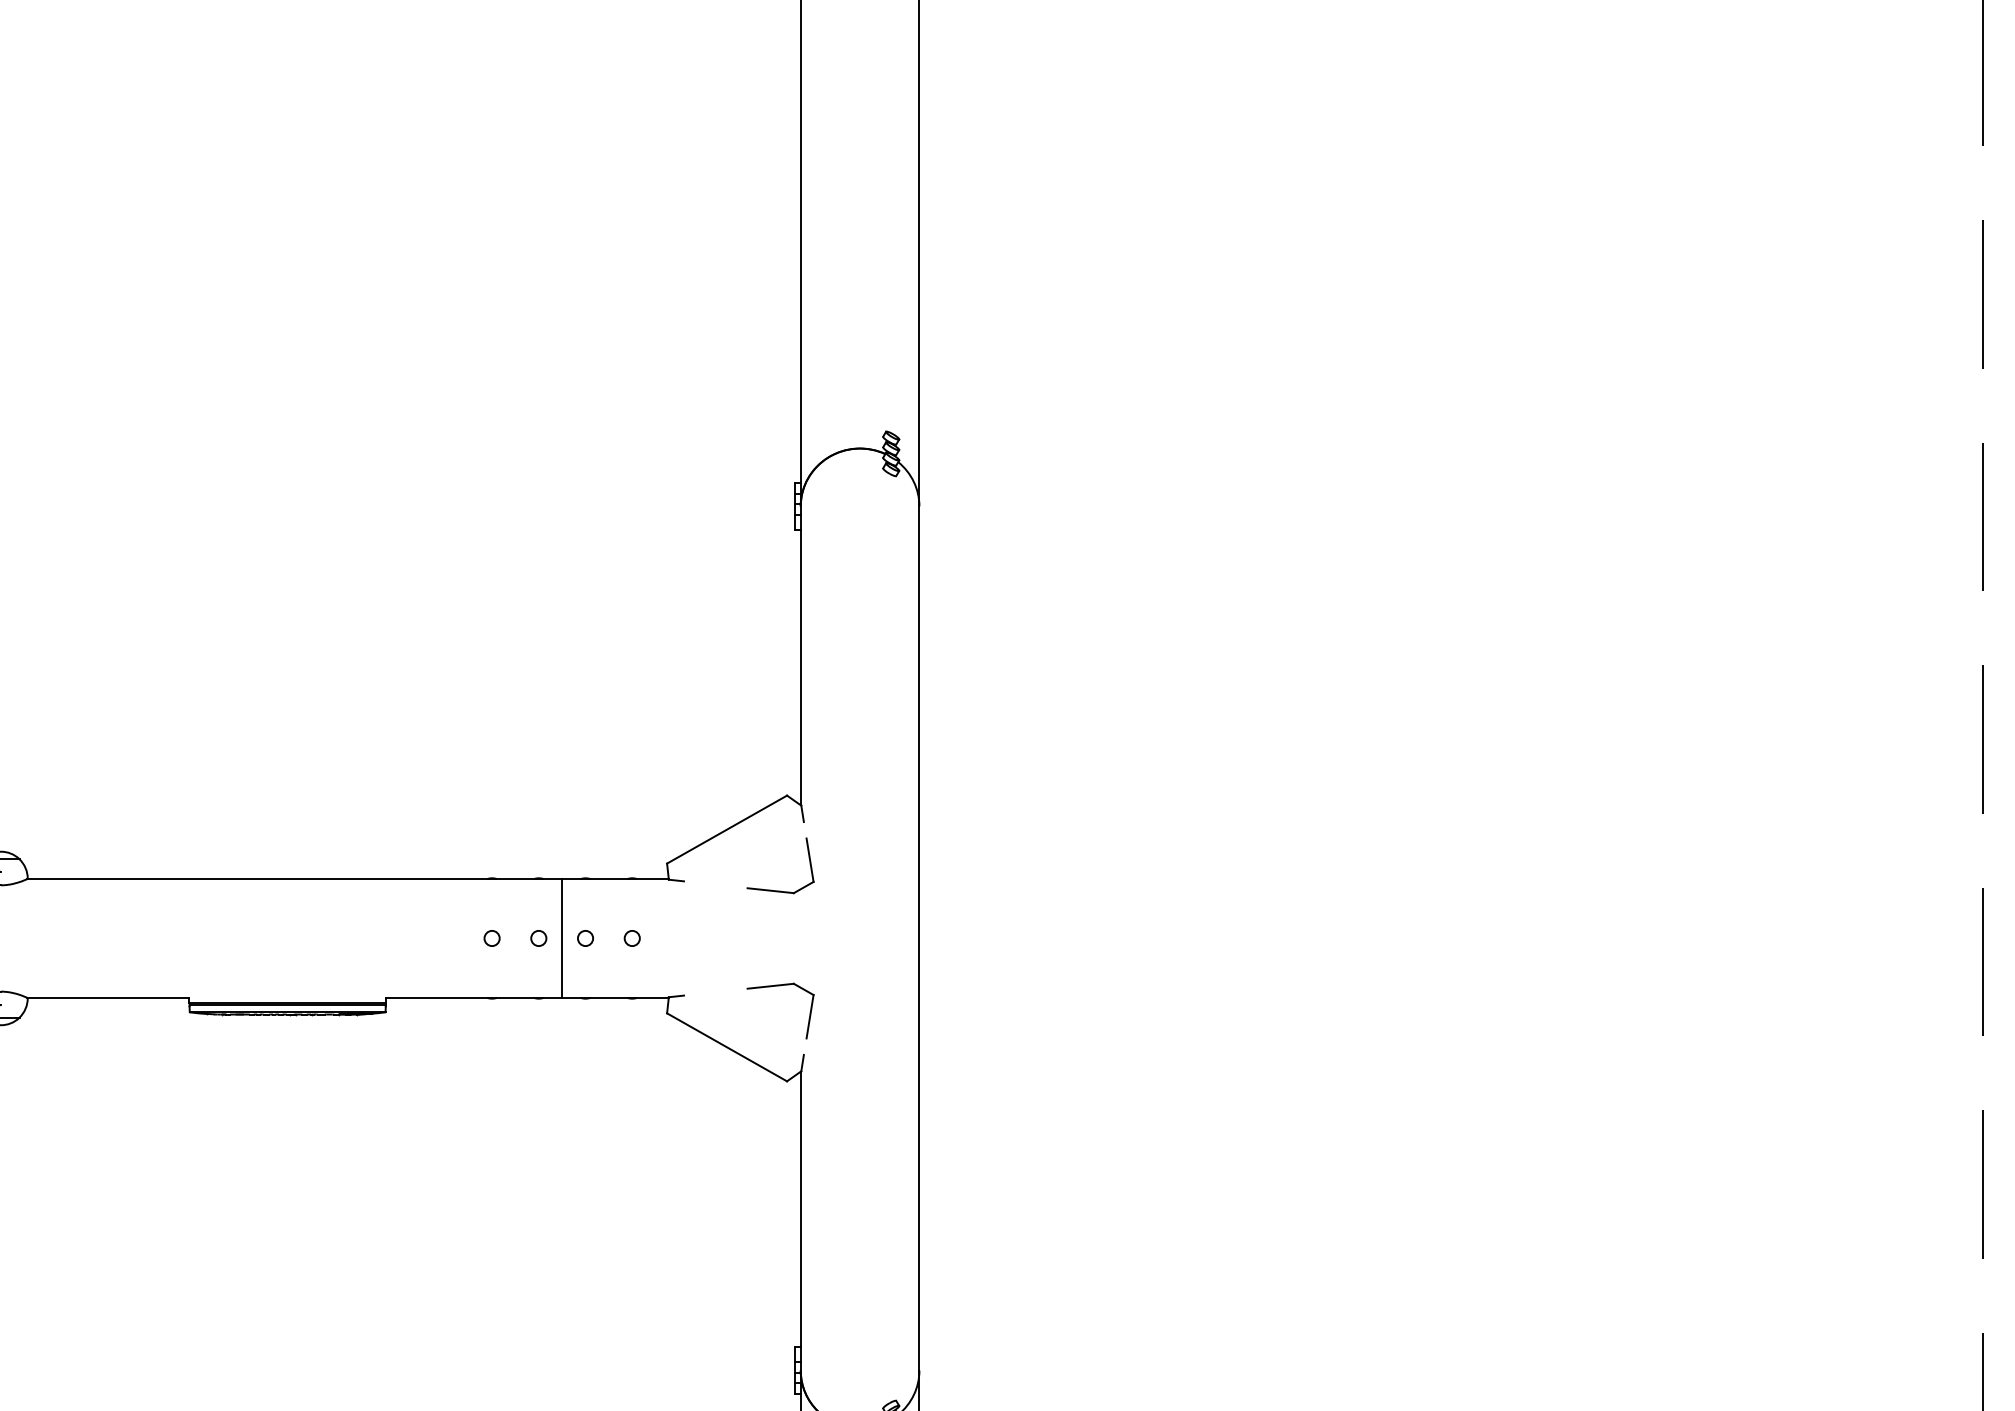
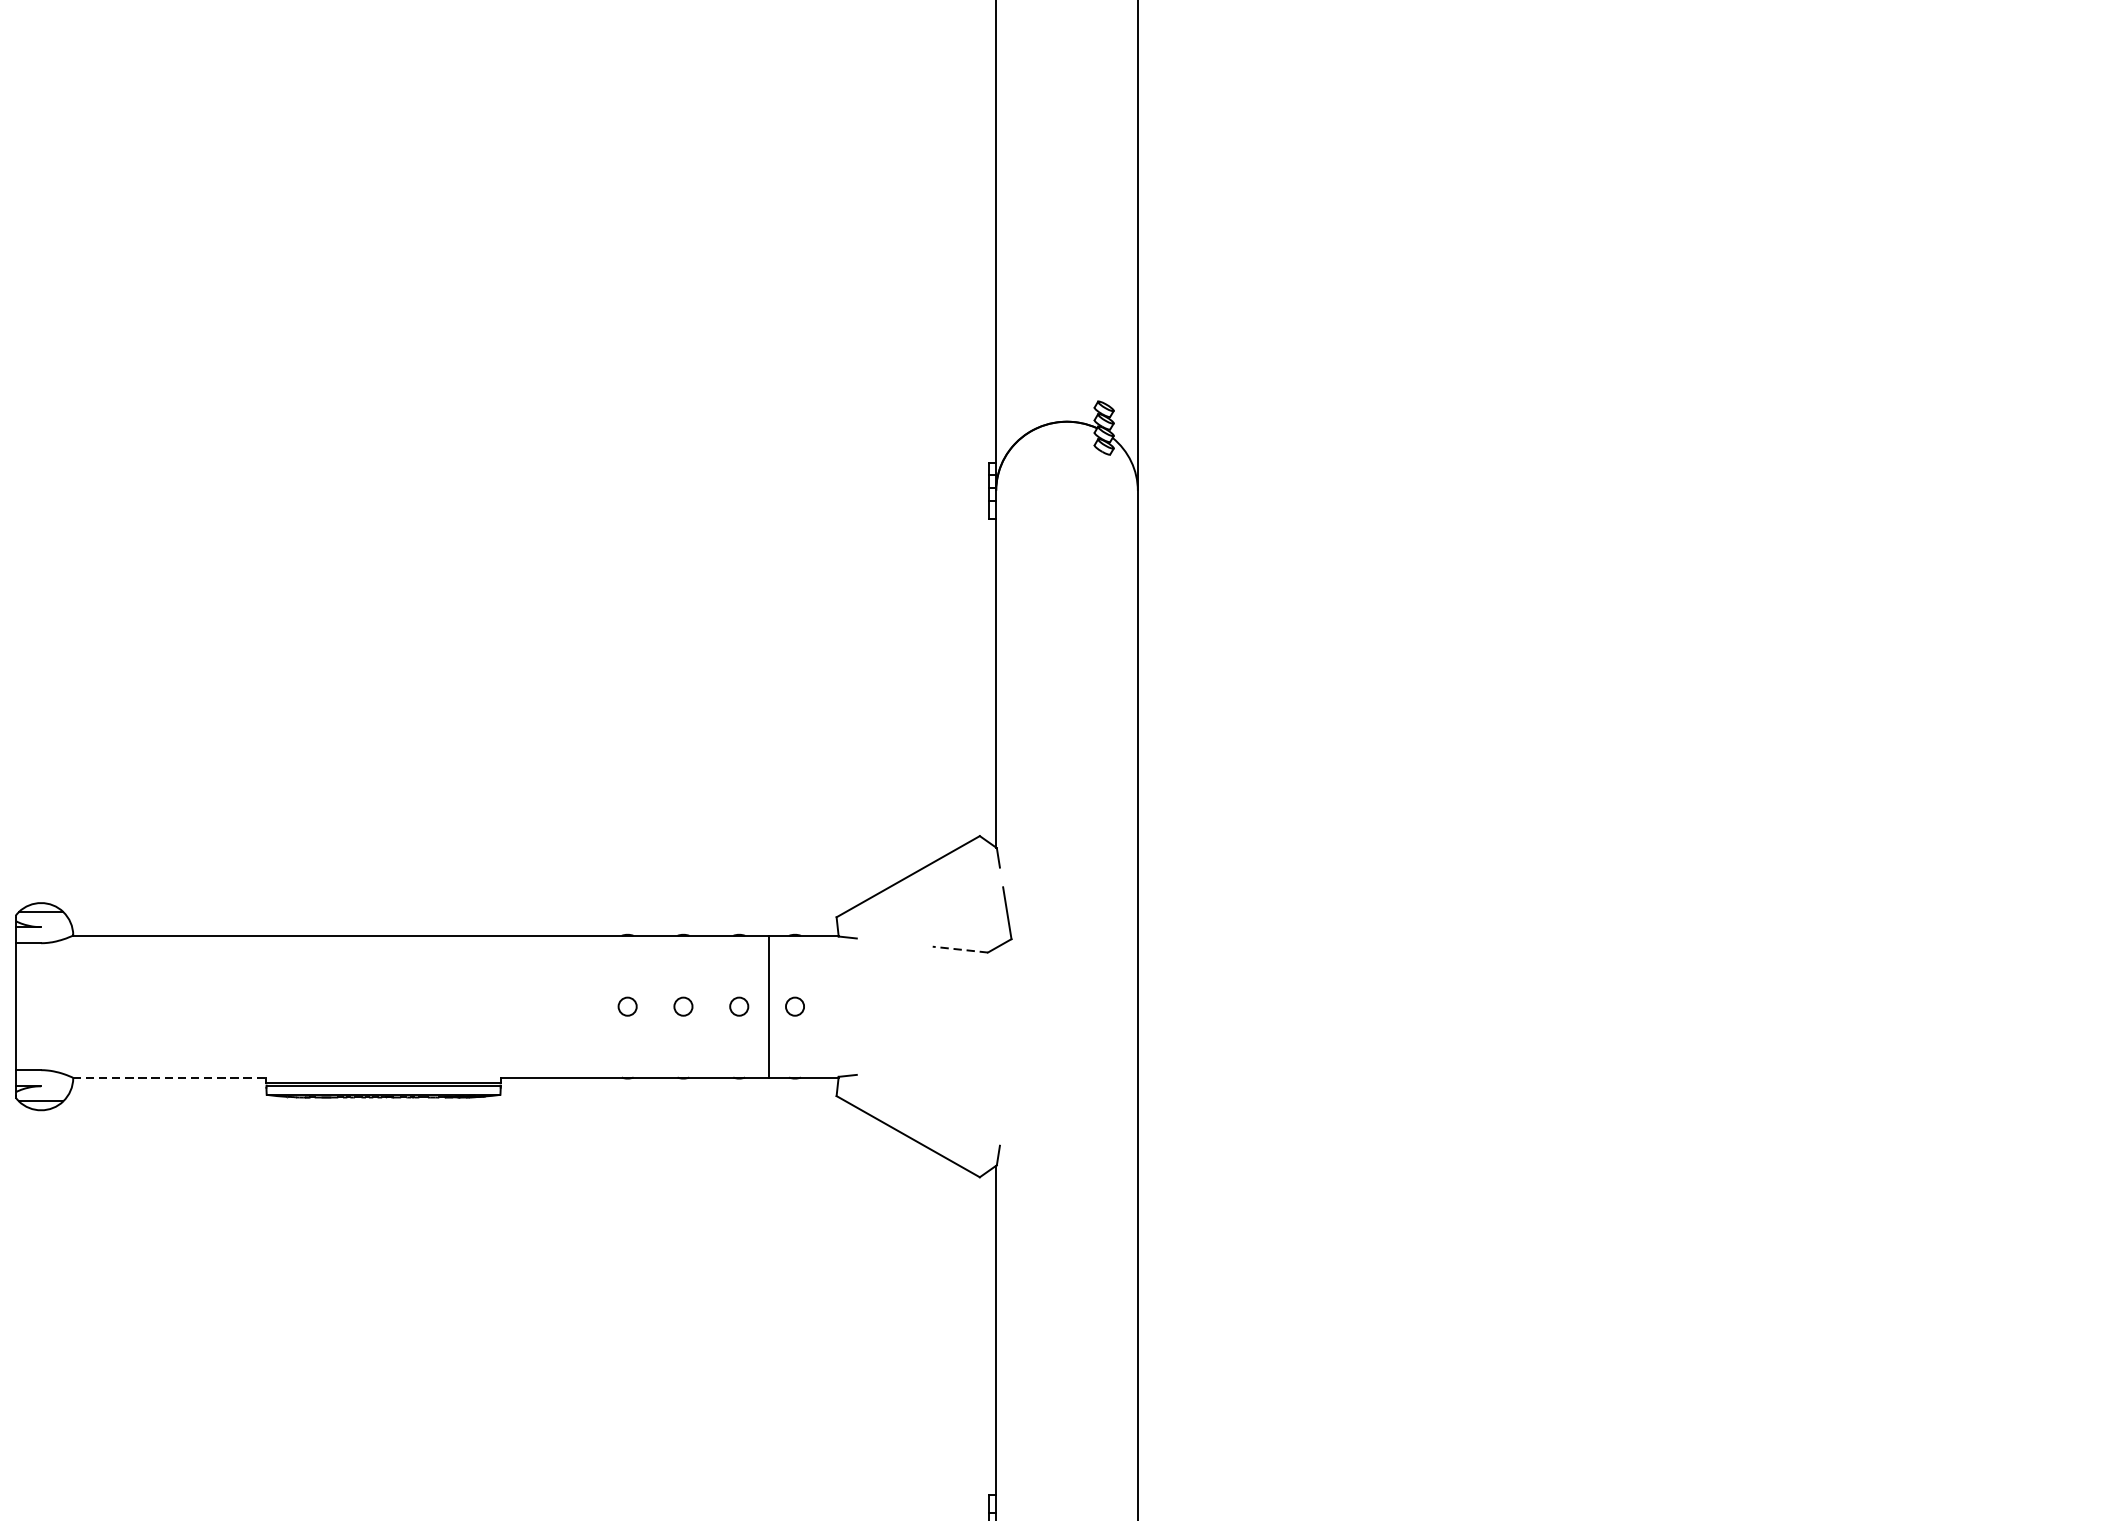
line: (770, 890) -> (960, 949), solid -> dashed
line: (562, 938) -> (769, 1006), moved
part: (780, 986) -> (972, 1064), removed
line: (108, 997) -> (169, 1077), solid -> dashed

